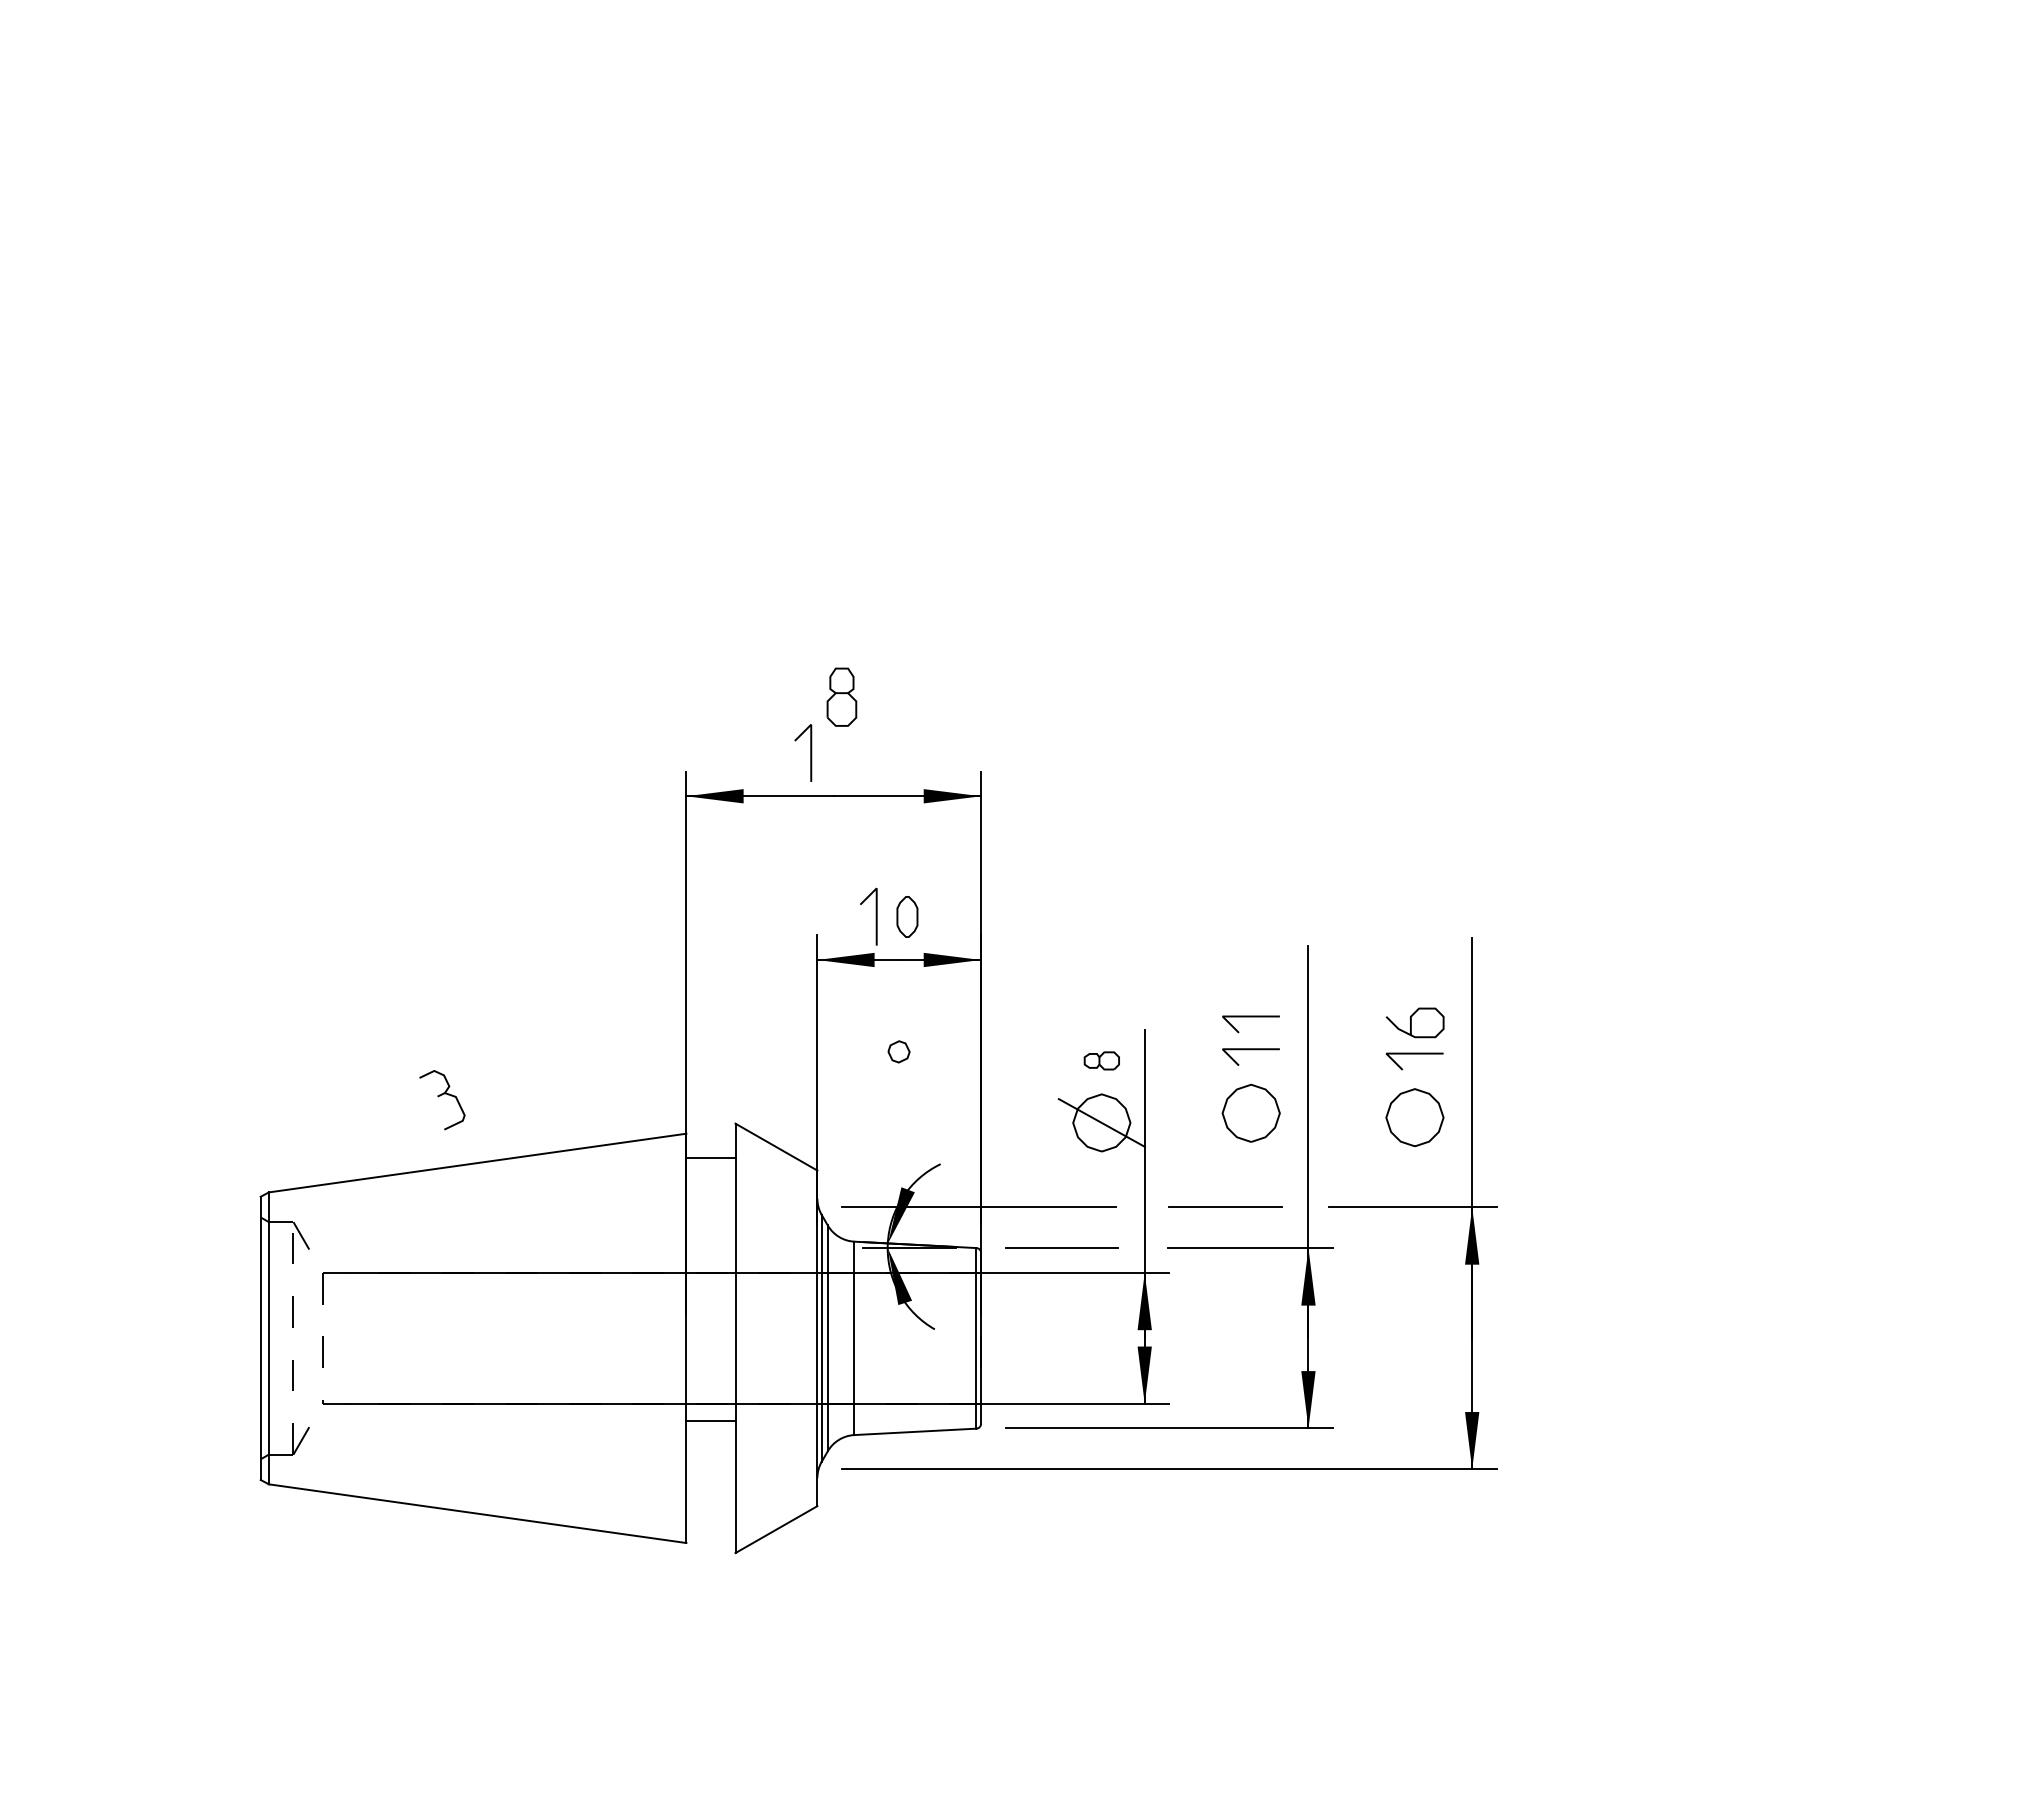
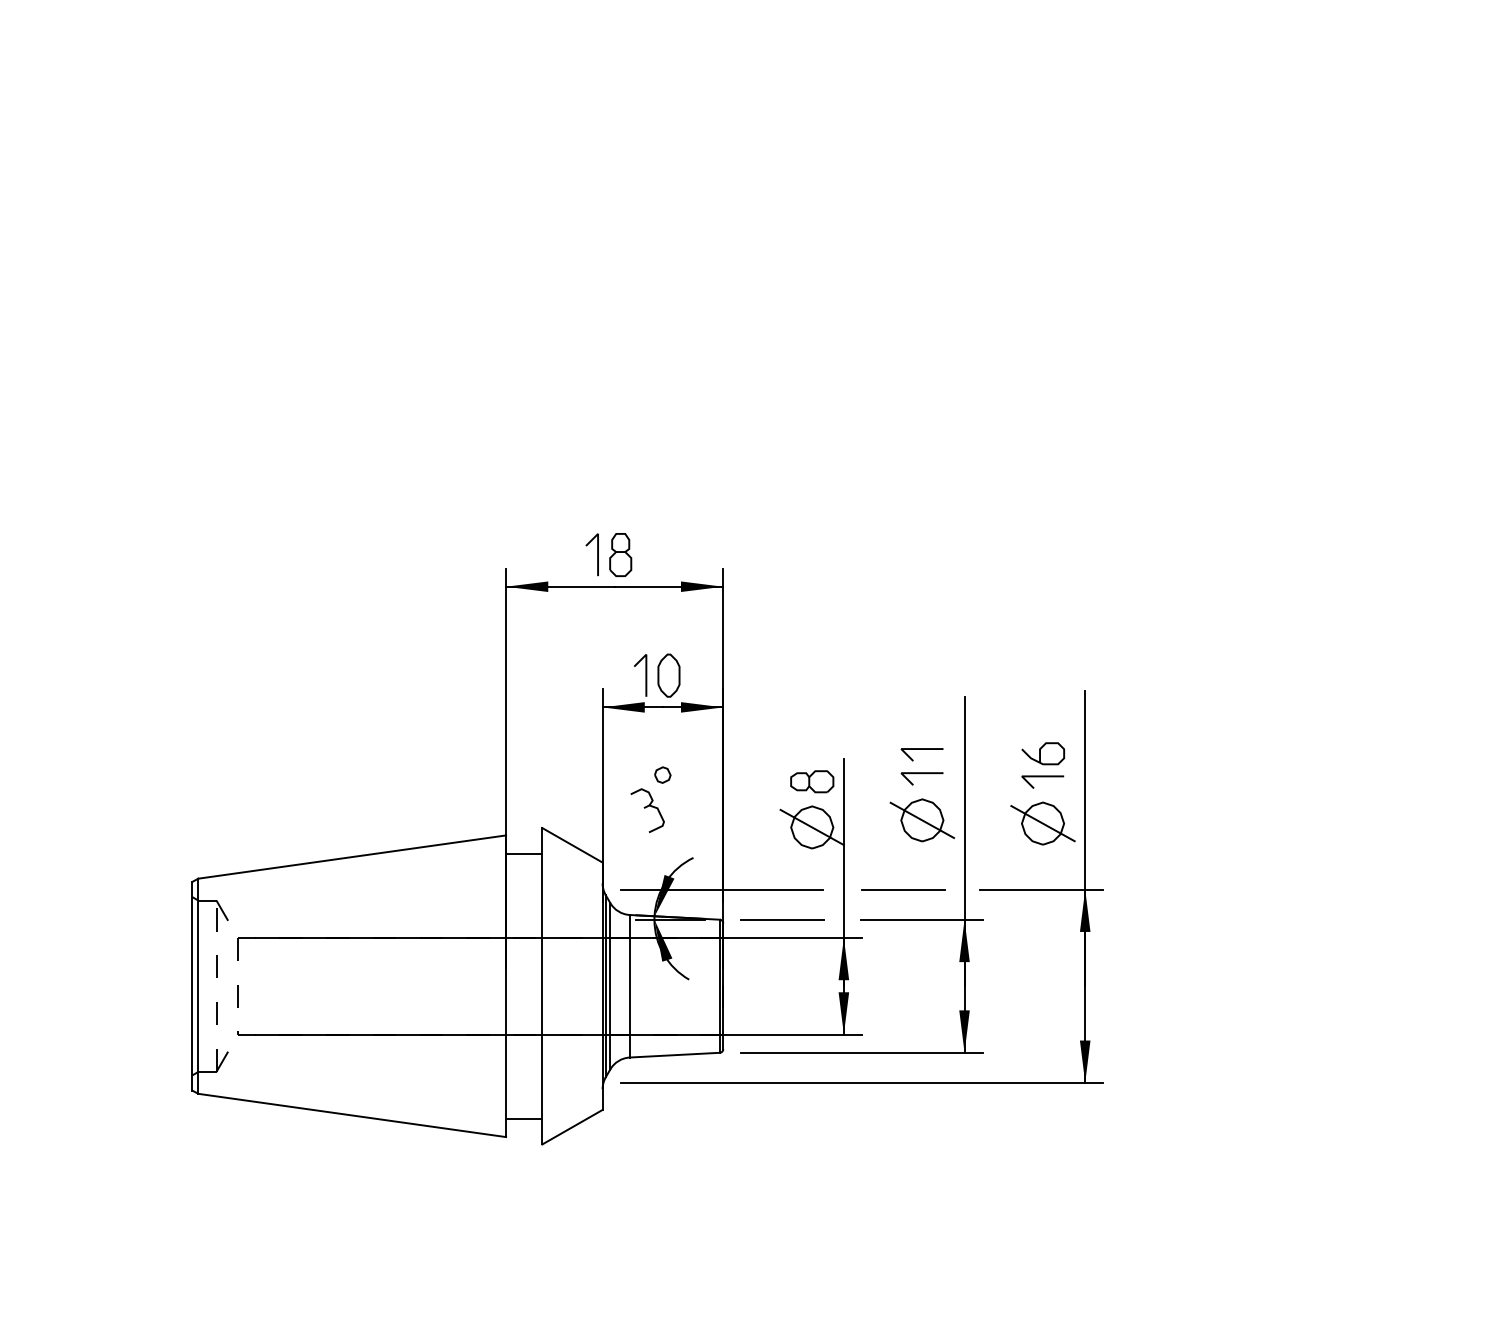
part: (841, 696) -> (620, 554), moved
part: (907, 916) -> (669, 675), size x1.43
part: (1101, 1060) -> (812, 781), size x1.67
part: (442, 1100) -> (647, 810), moved
line: (1251, 1113) -> (922, 820), added
line: (1414, 1117) -> (1042, 823), added
line: (710, 1421) -> (523, 1119), moved

